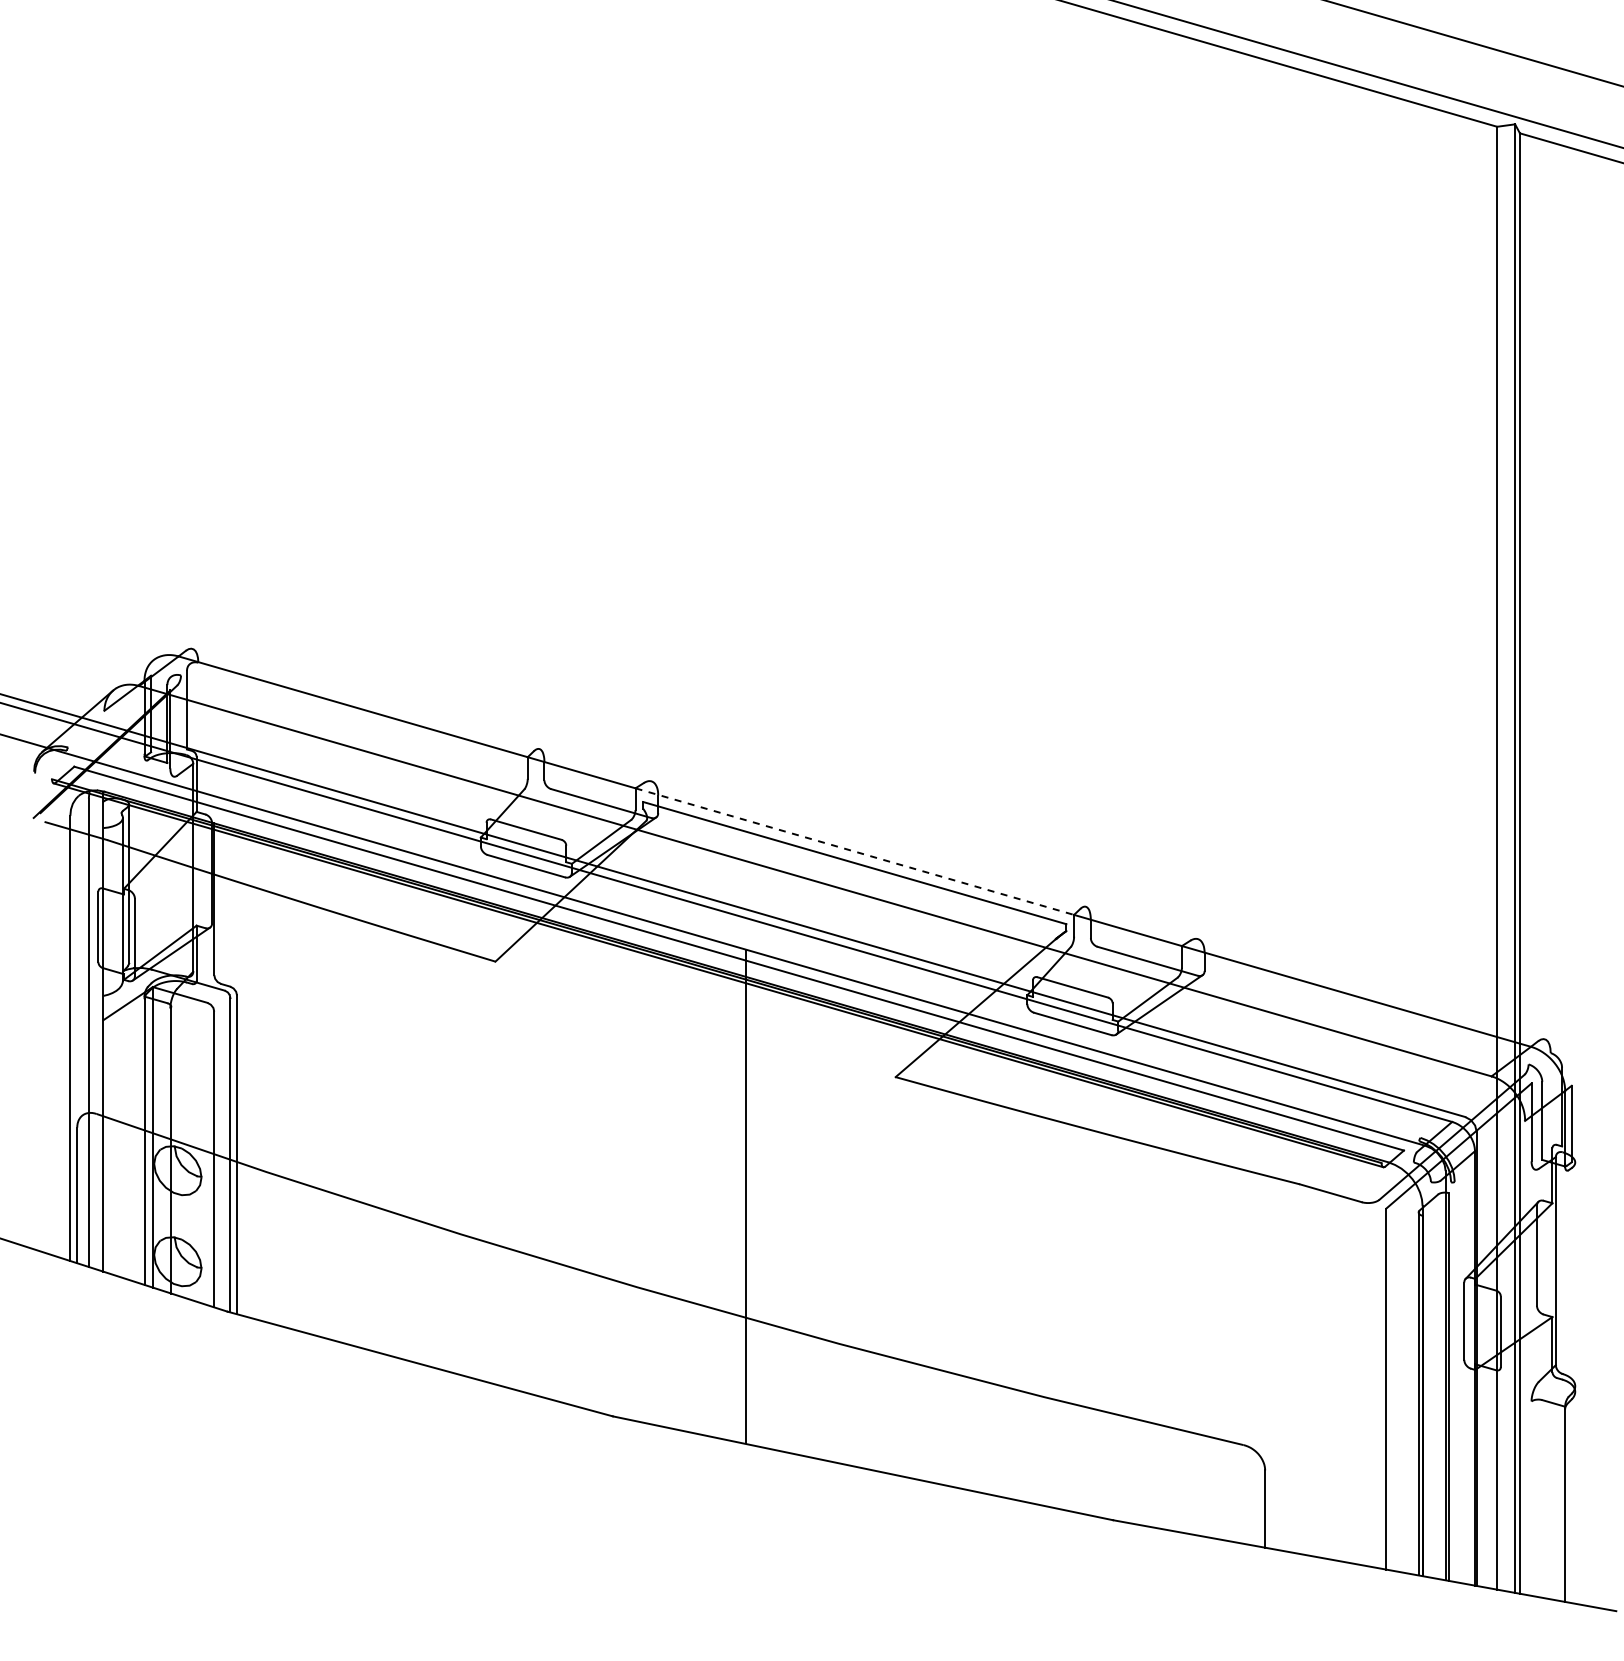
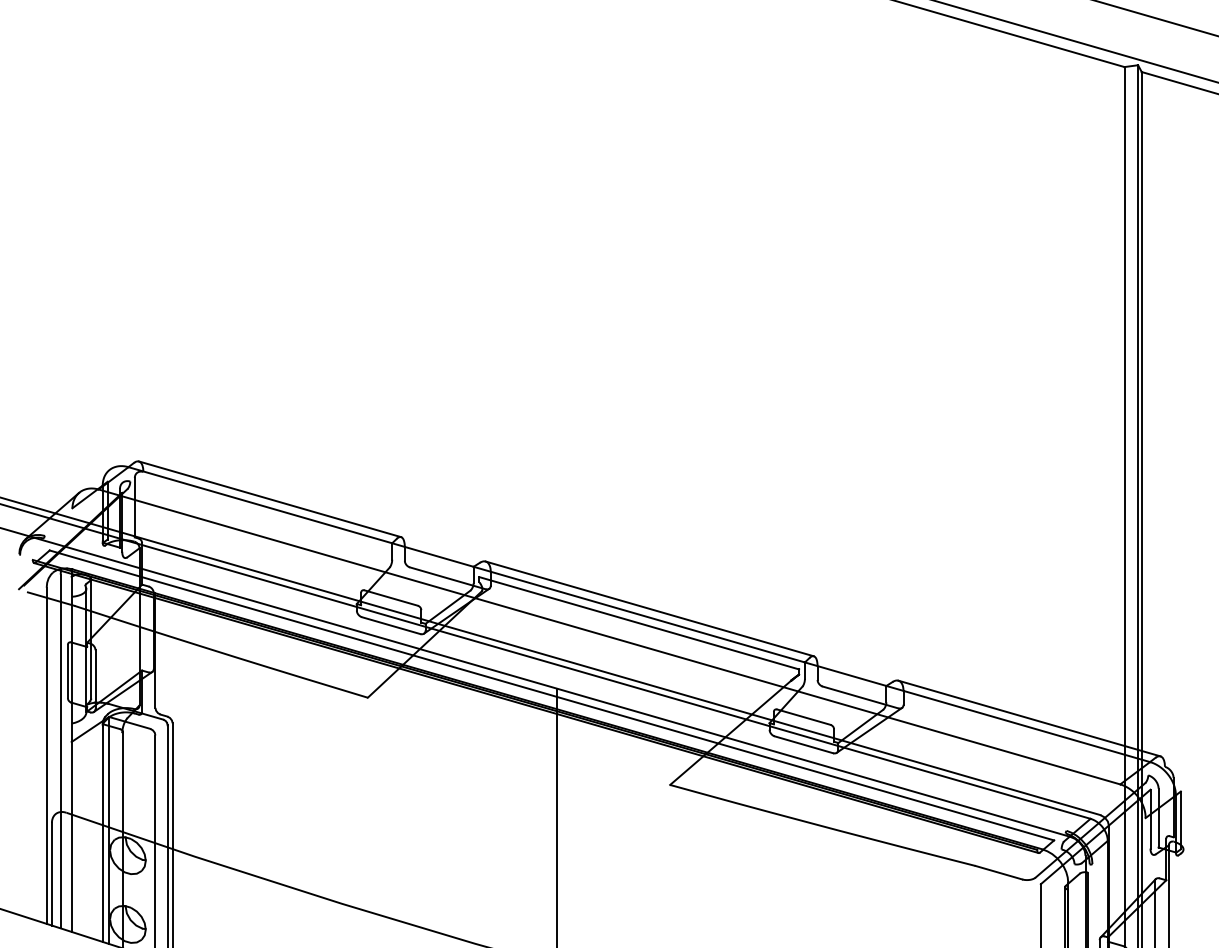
line: (365, 698) -> (269, 498), added
line: (868, 843) -> (649, 608), added
line: (855, 851) -> (639, 614), dashed -> solid
line: (1370, 989) -> (1028, 718), added

